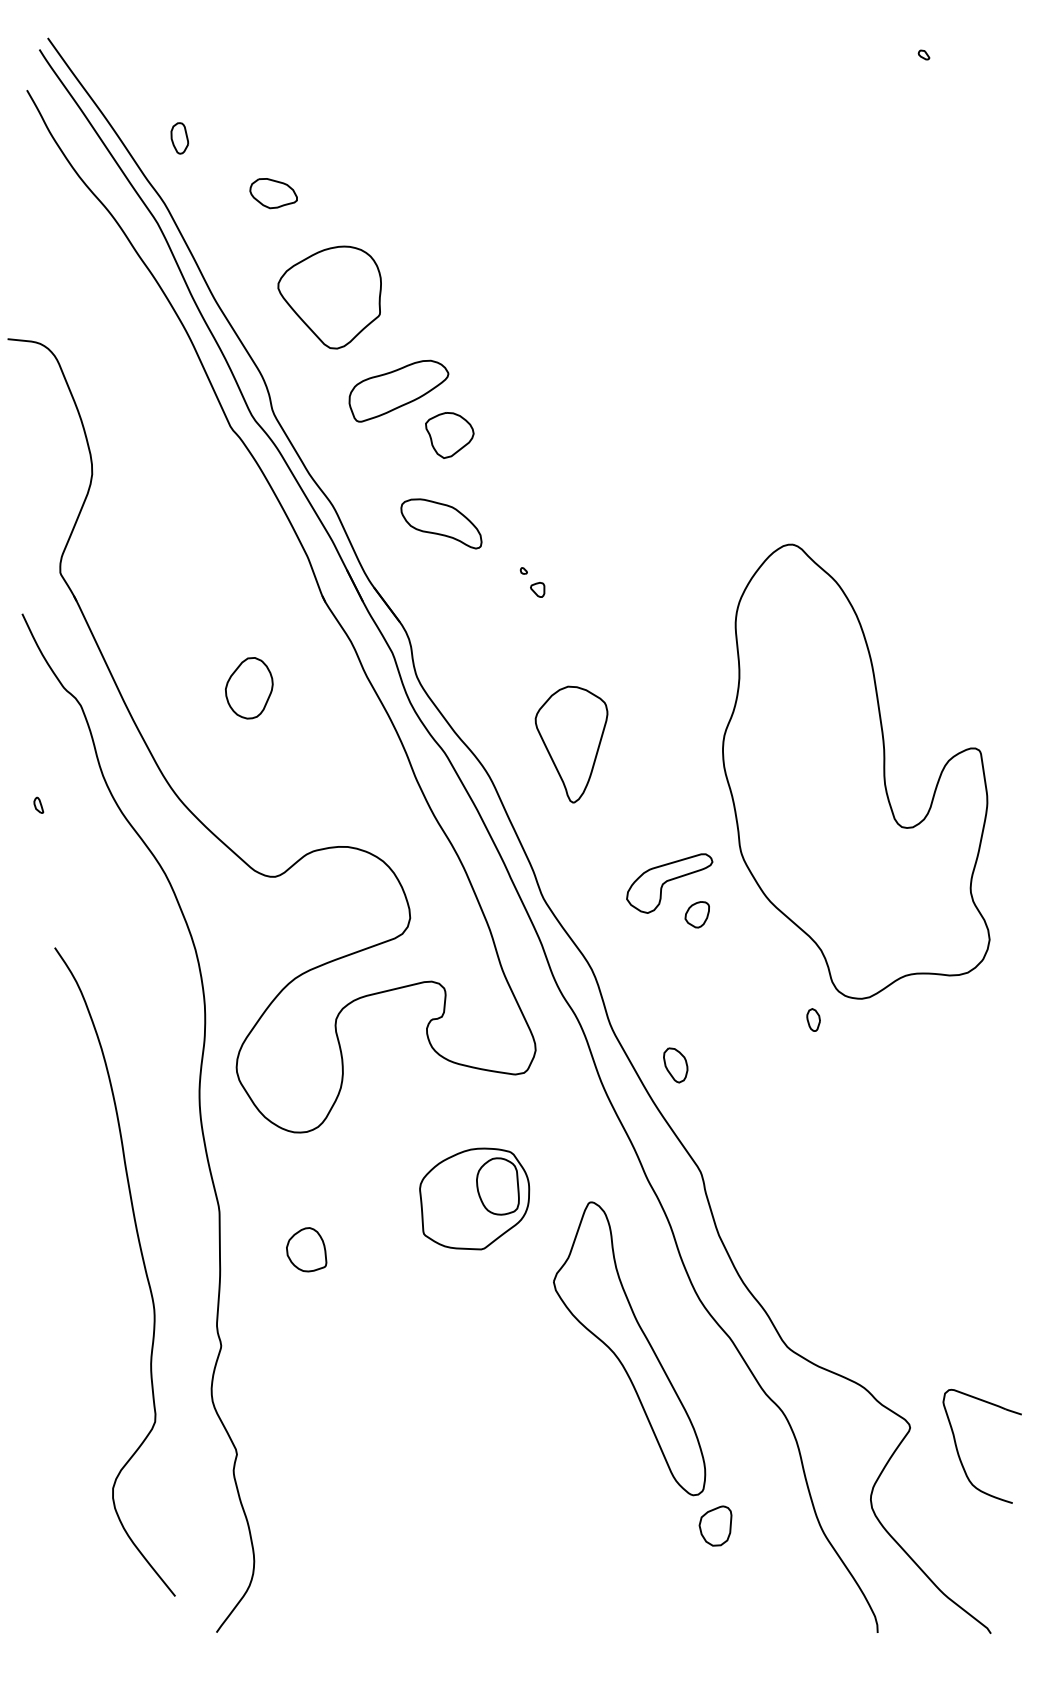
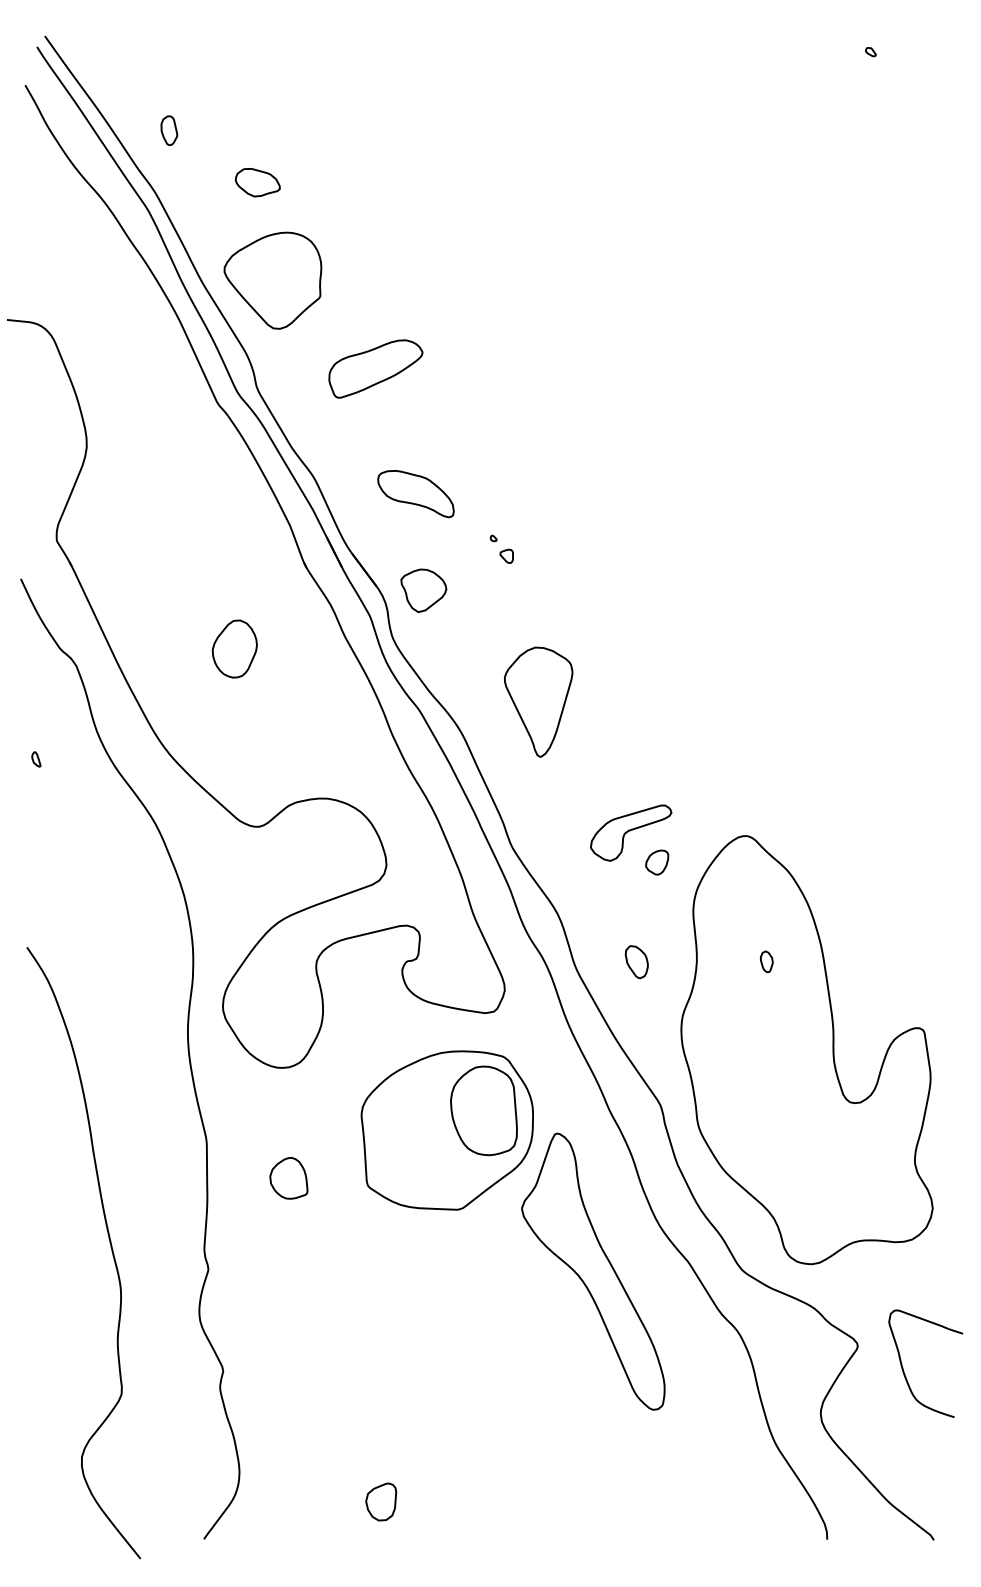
part: (329, 297) -> (272, 280), moved
part: (449, 435) -> (423, 590), moved
part: (856, 771) -> (807, 1049), moved
part: (675, 1065) -> (636, 962), moved
part: (474, 1198) -> (447, 1130), size x1.67
curve: (143, 1266) -> (110, 1247), moved
part: (715, 1525) -> (381, 1501), moved

